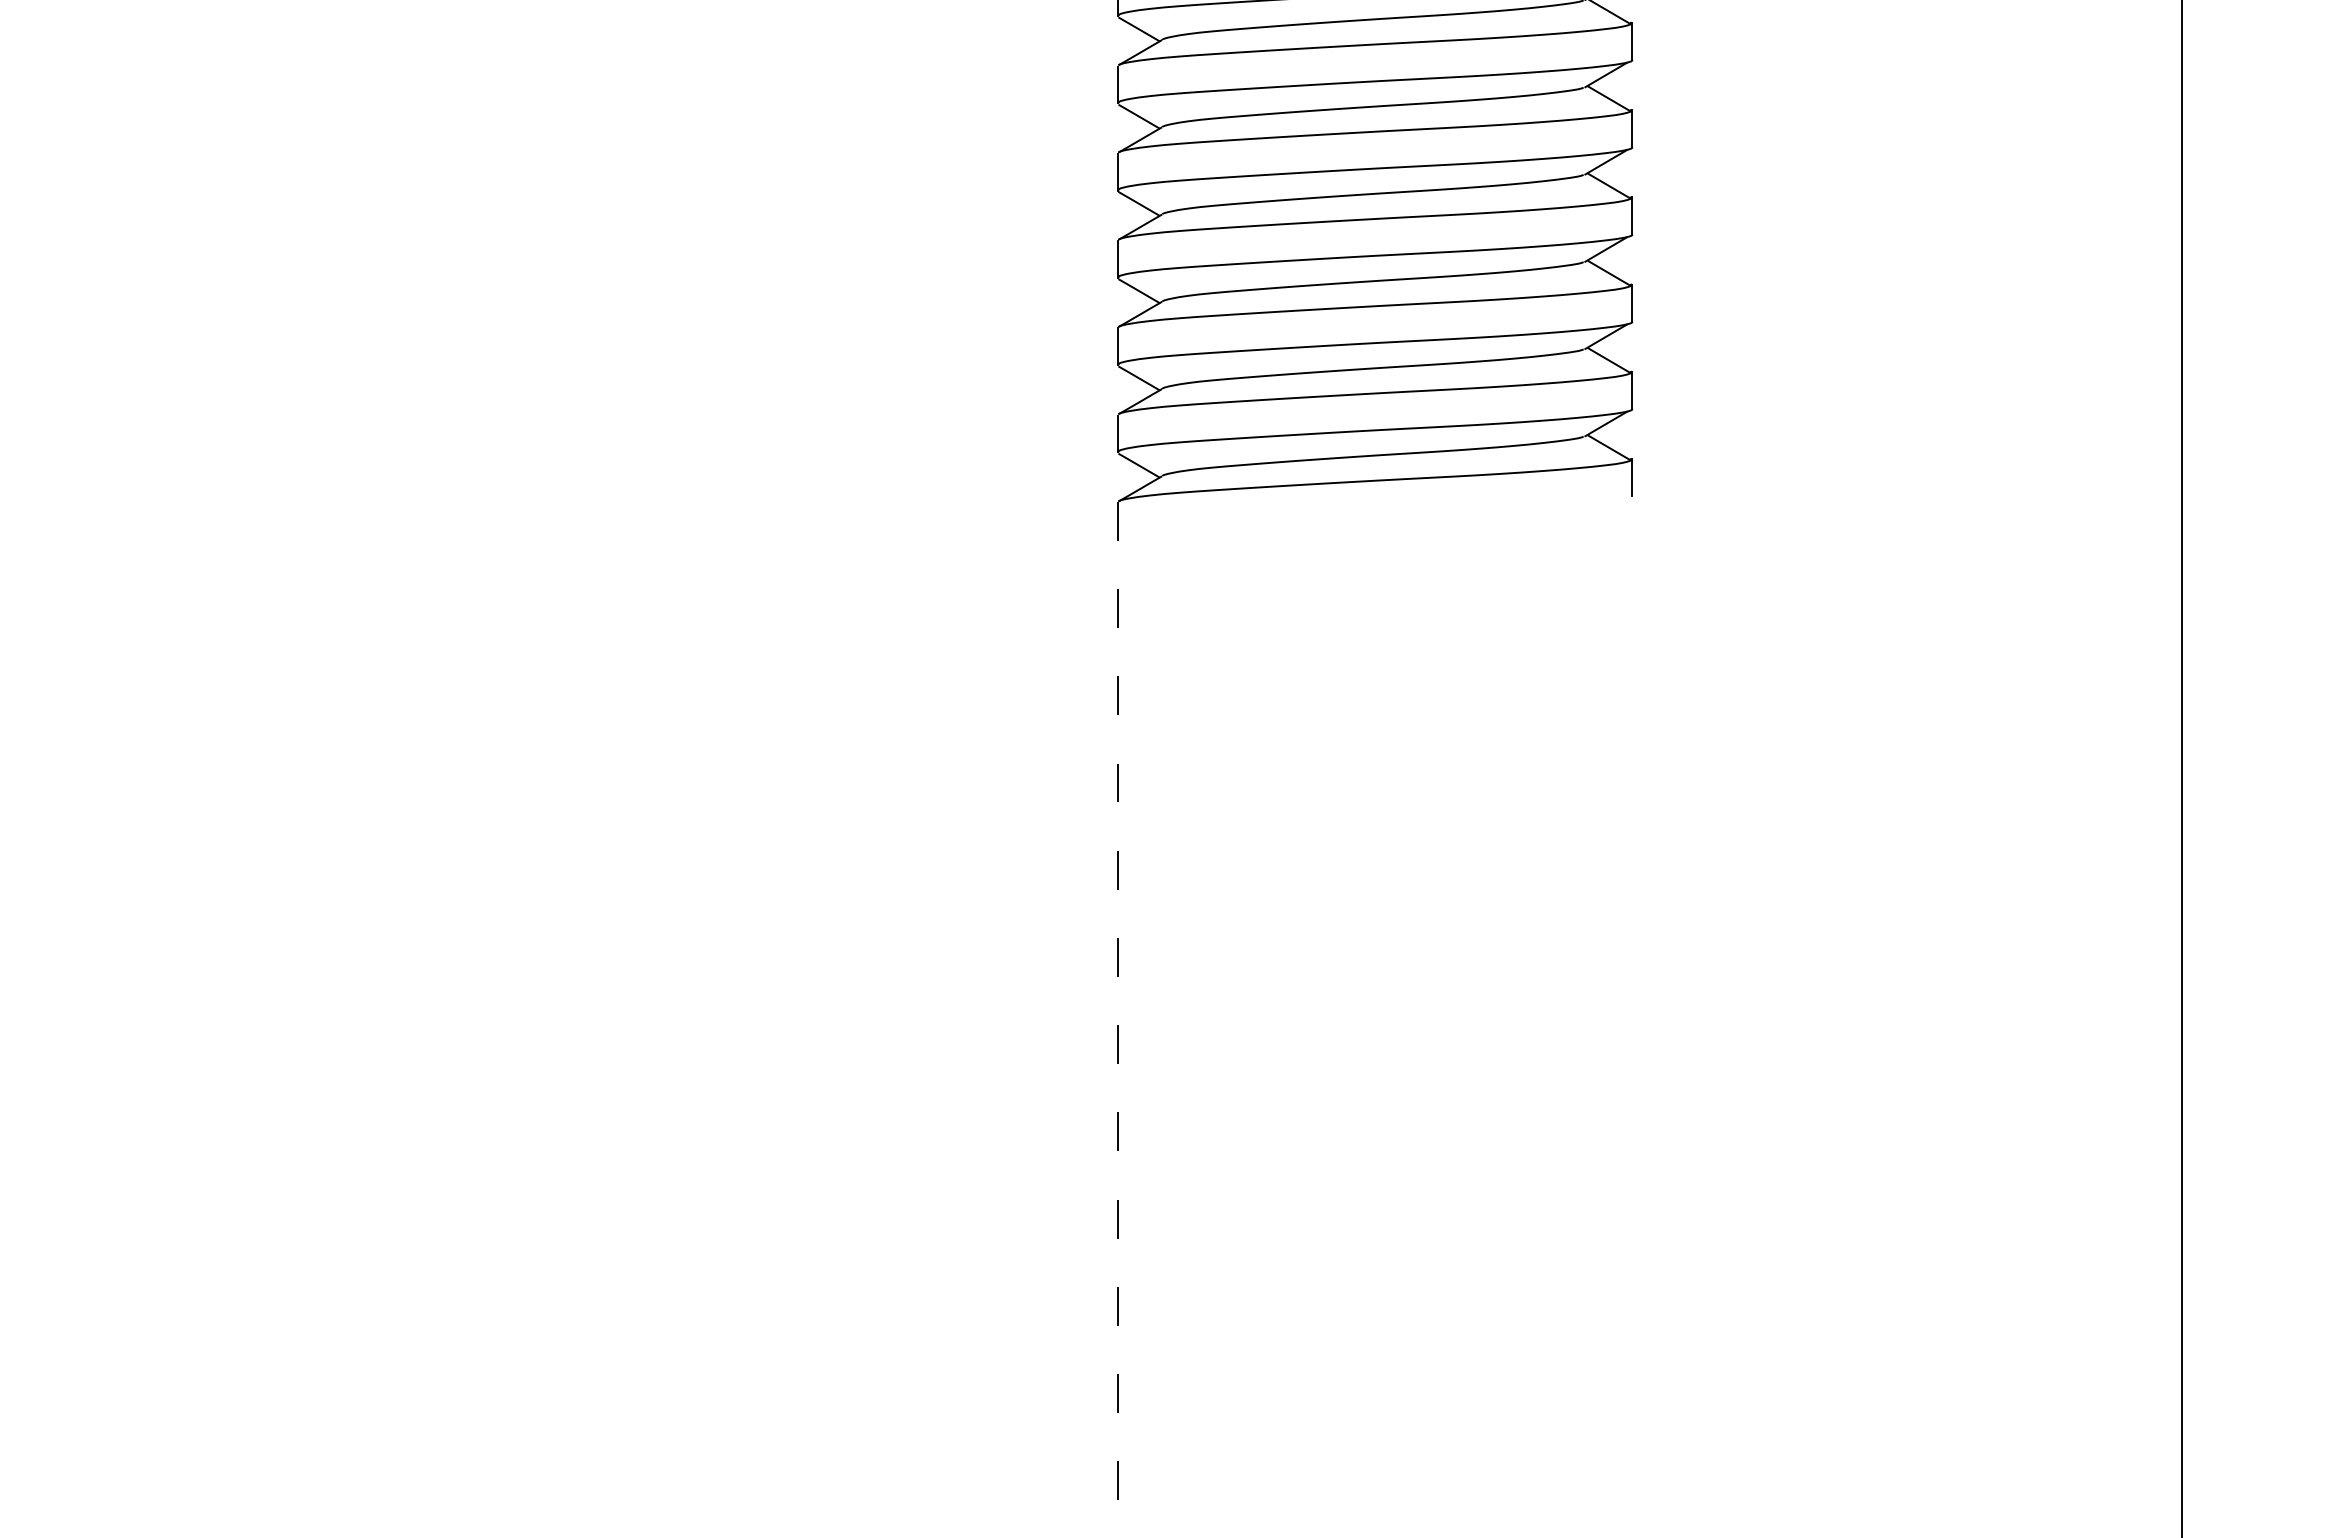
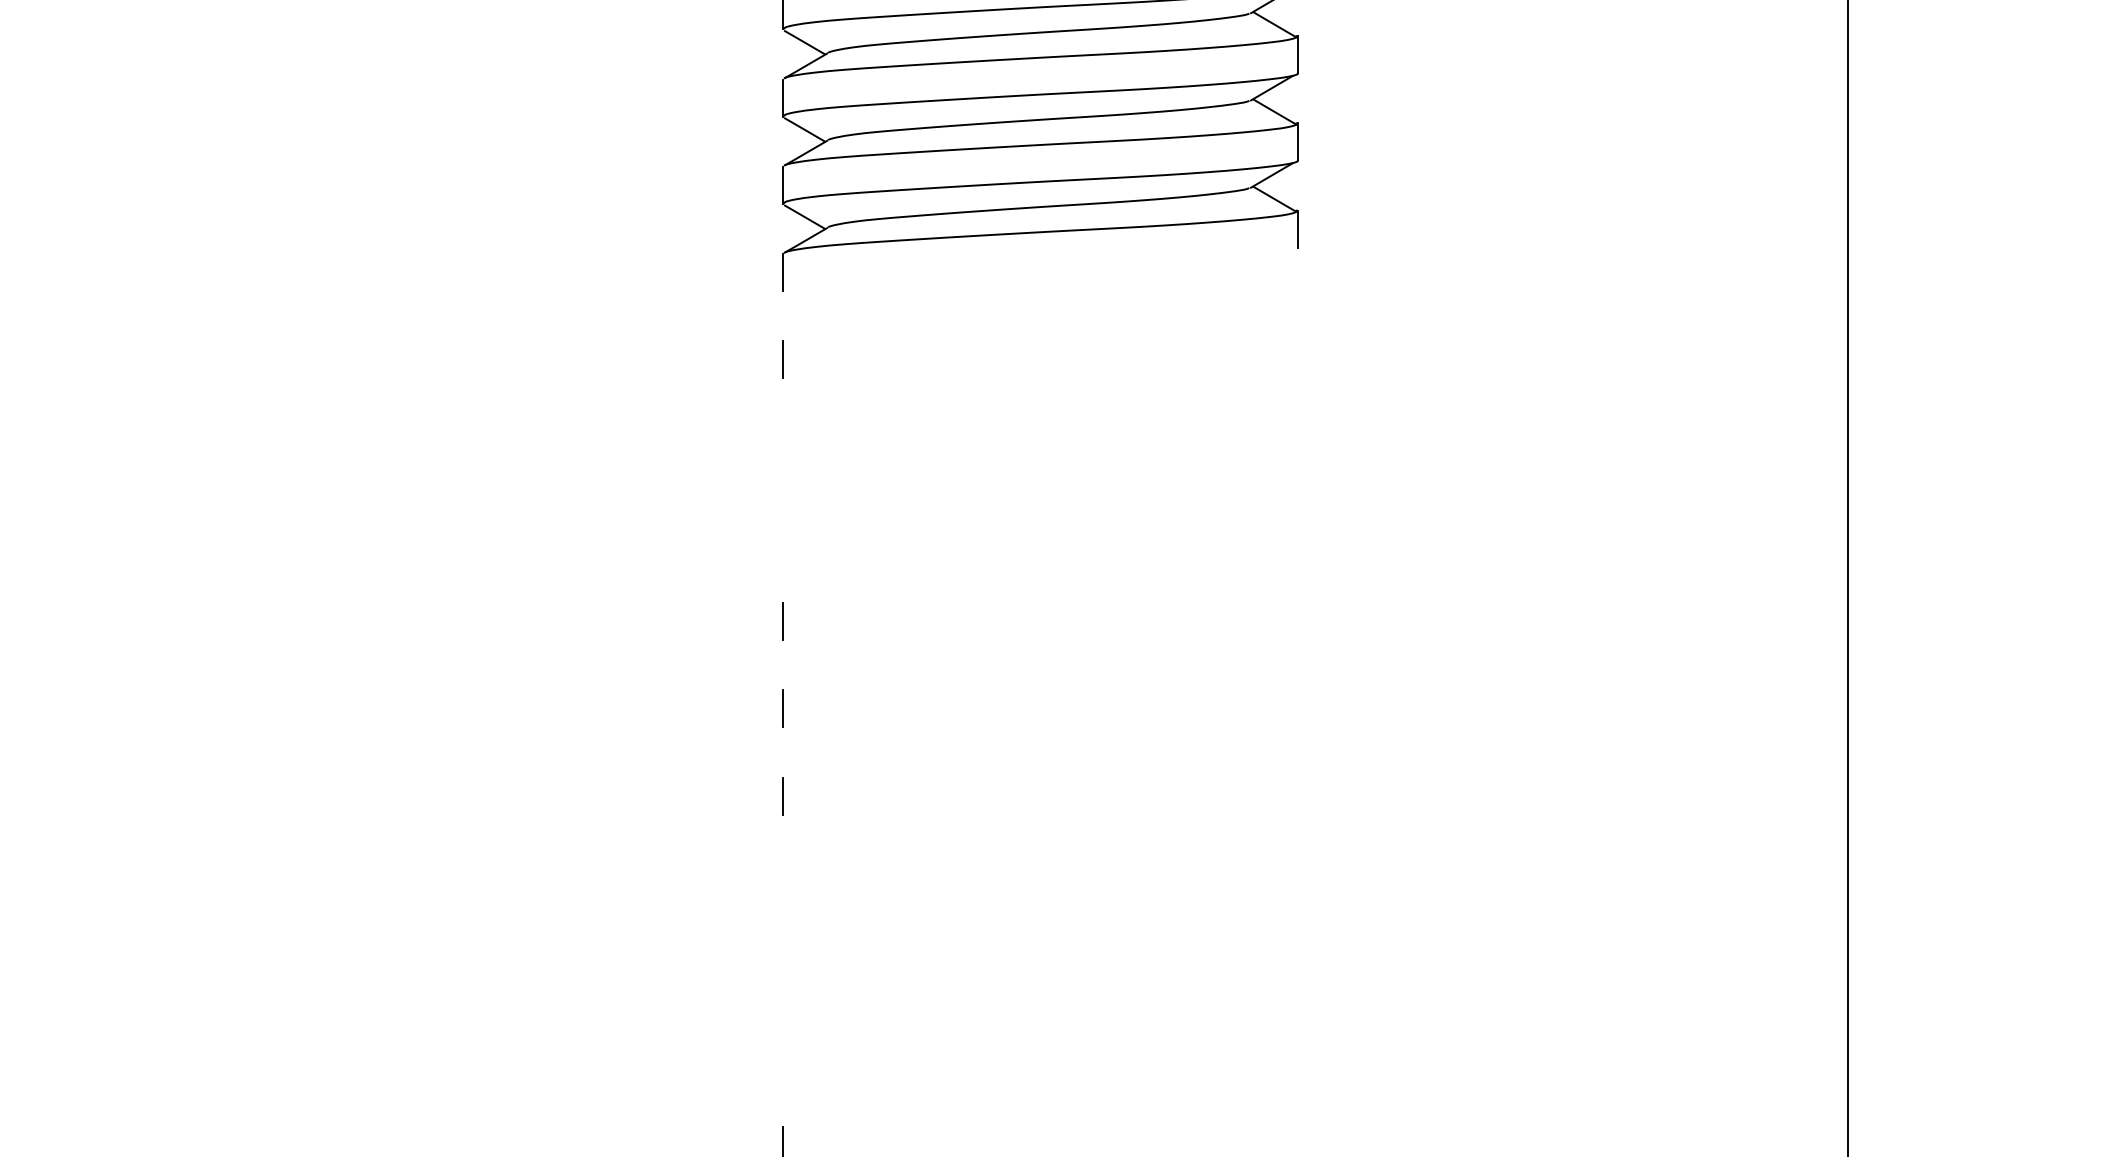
line: (1117, 695) -> (783, 446), removed
line: (1117, 782) -> (783, 533), removed
line: (1117, 1131) -> (783, 882), removed
line: (1117, 1218) -> (783, 969), removed
line: (1117, 1305) -> (783, 1056), removed

